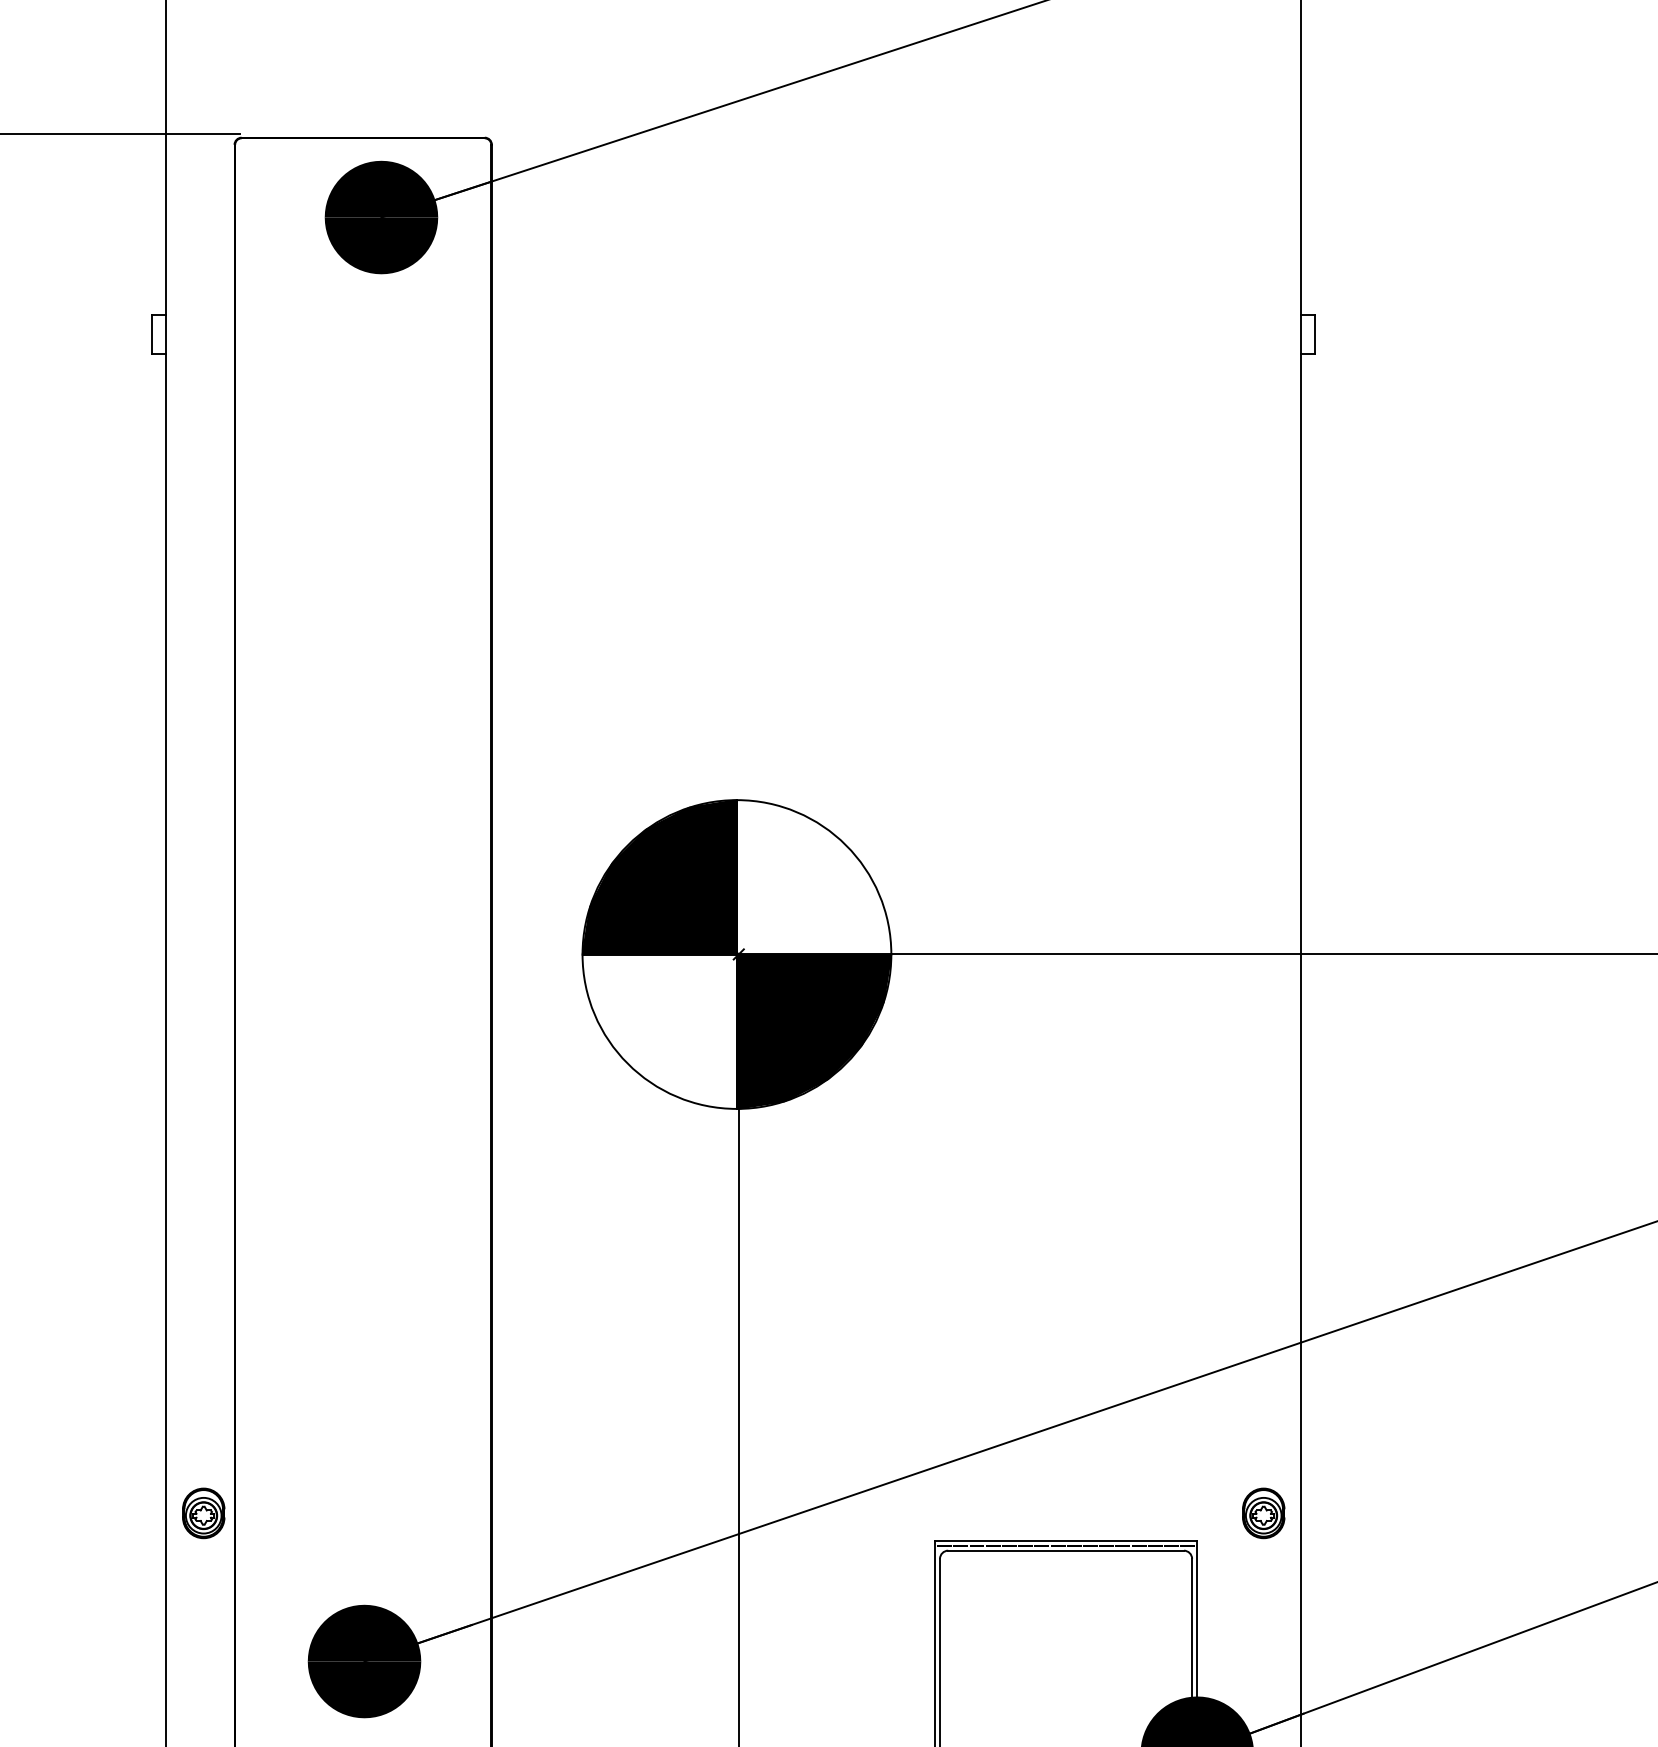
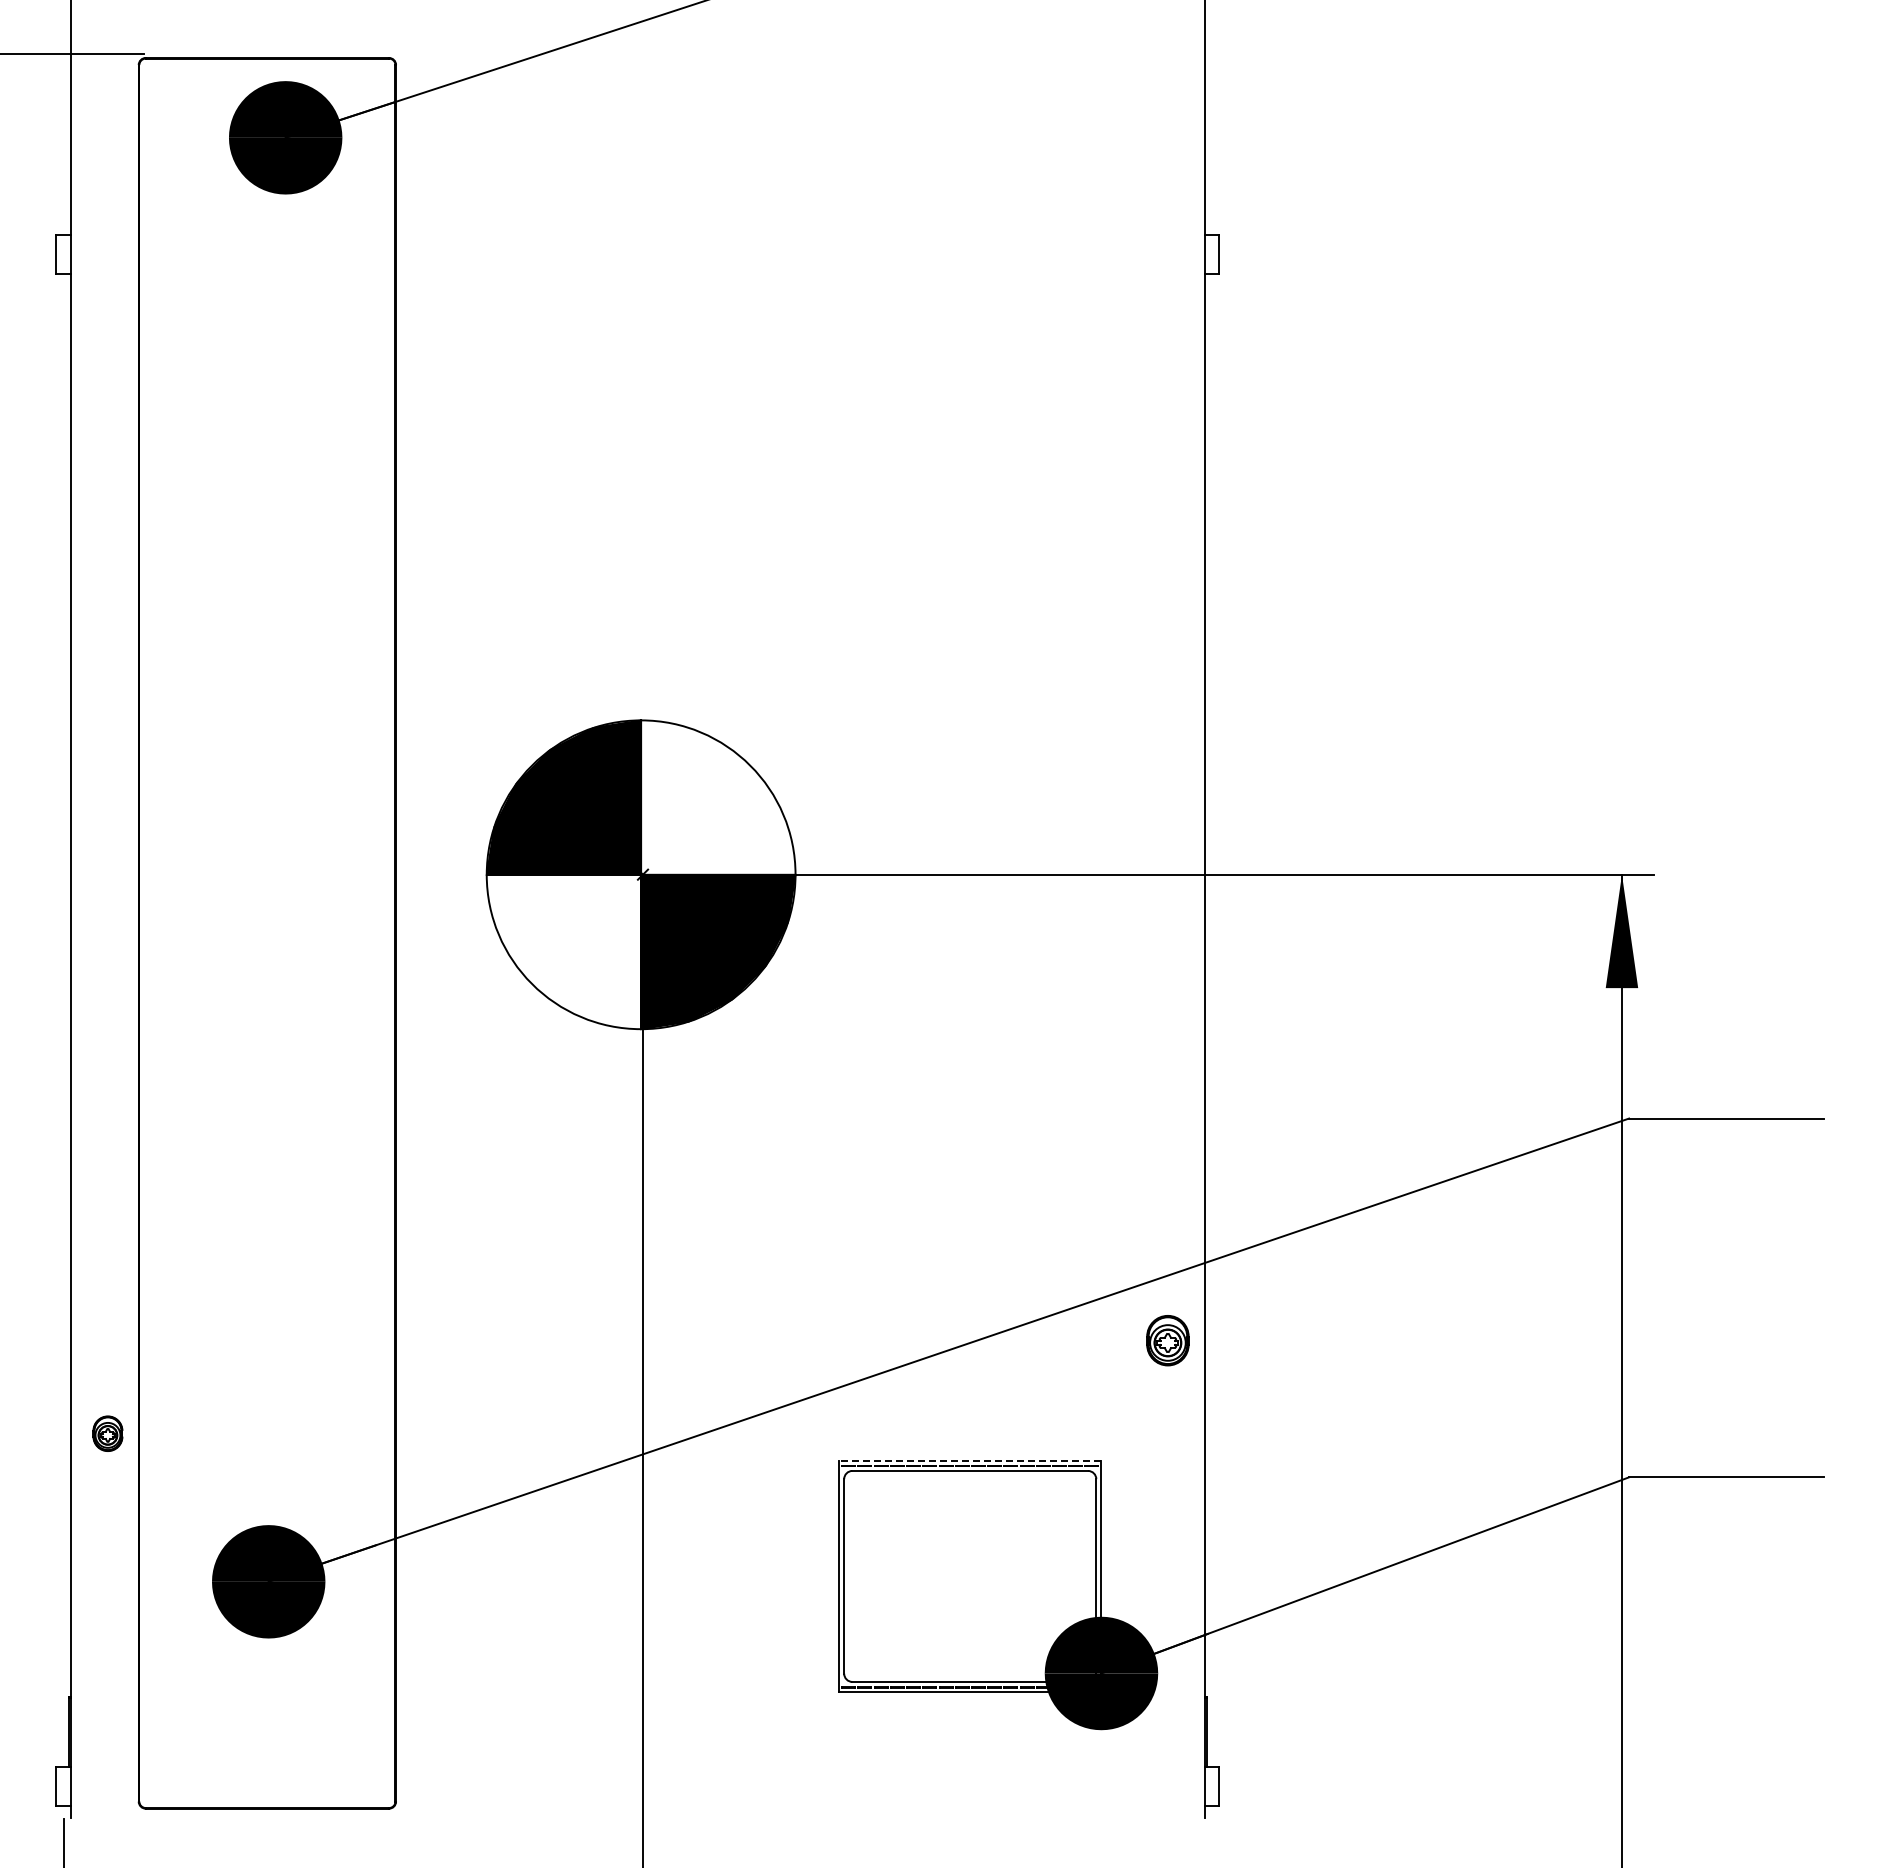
part: (203, 1513) -> (107, 1433), size x0.7
part: (1263, 1513) -> (1167, 1340), moved
line: (1065, 1541) -> (969, 1461), solid -> dashed

